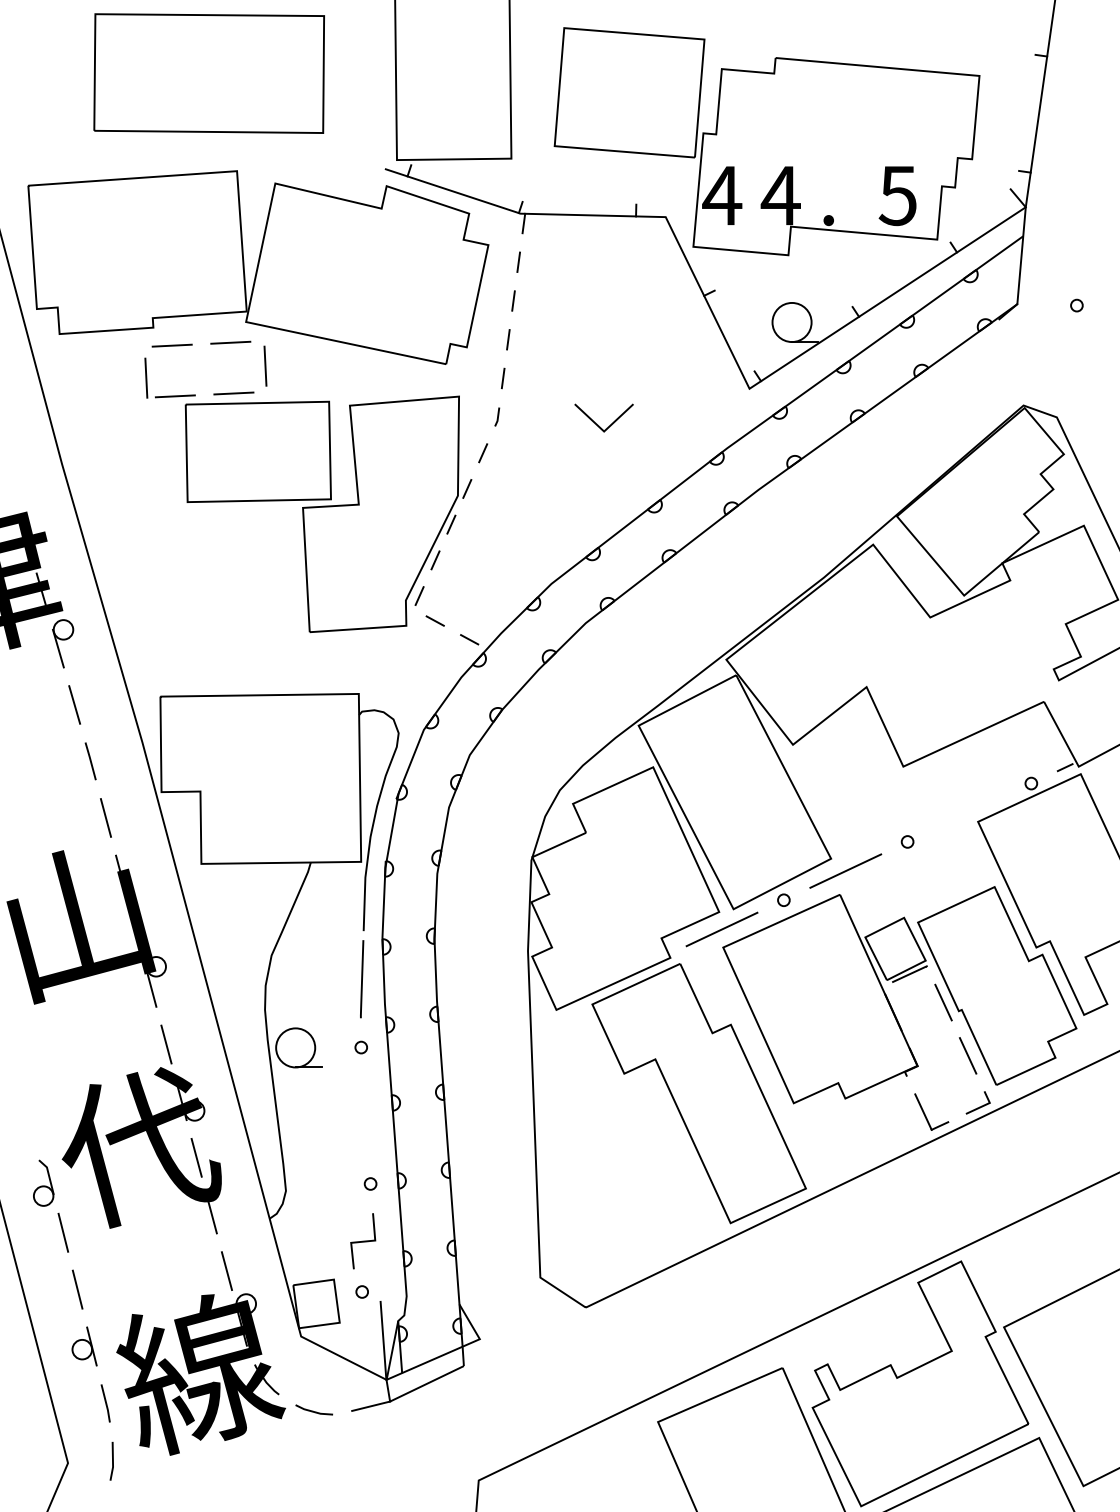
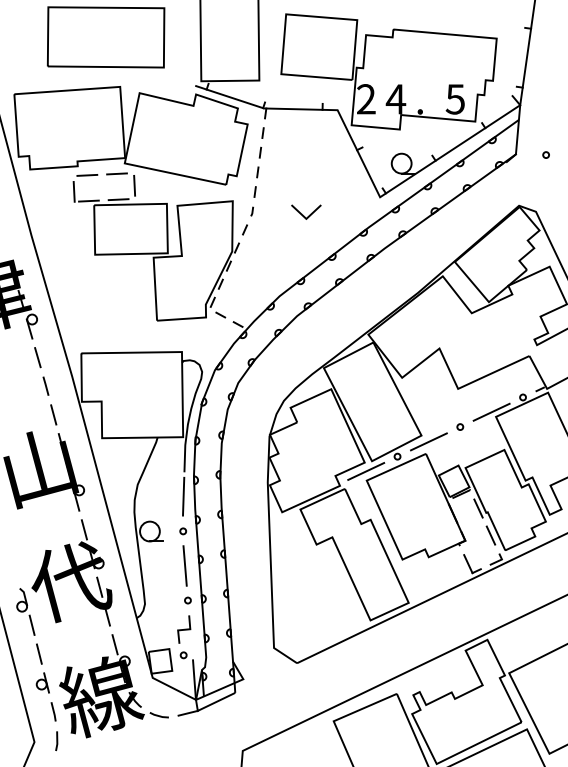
text: (722, 196) -> (366, 99), 4 -> 2
line: (969, 811) -> (491, 411), added
line: (363, 1114) -> (184, 565), added

